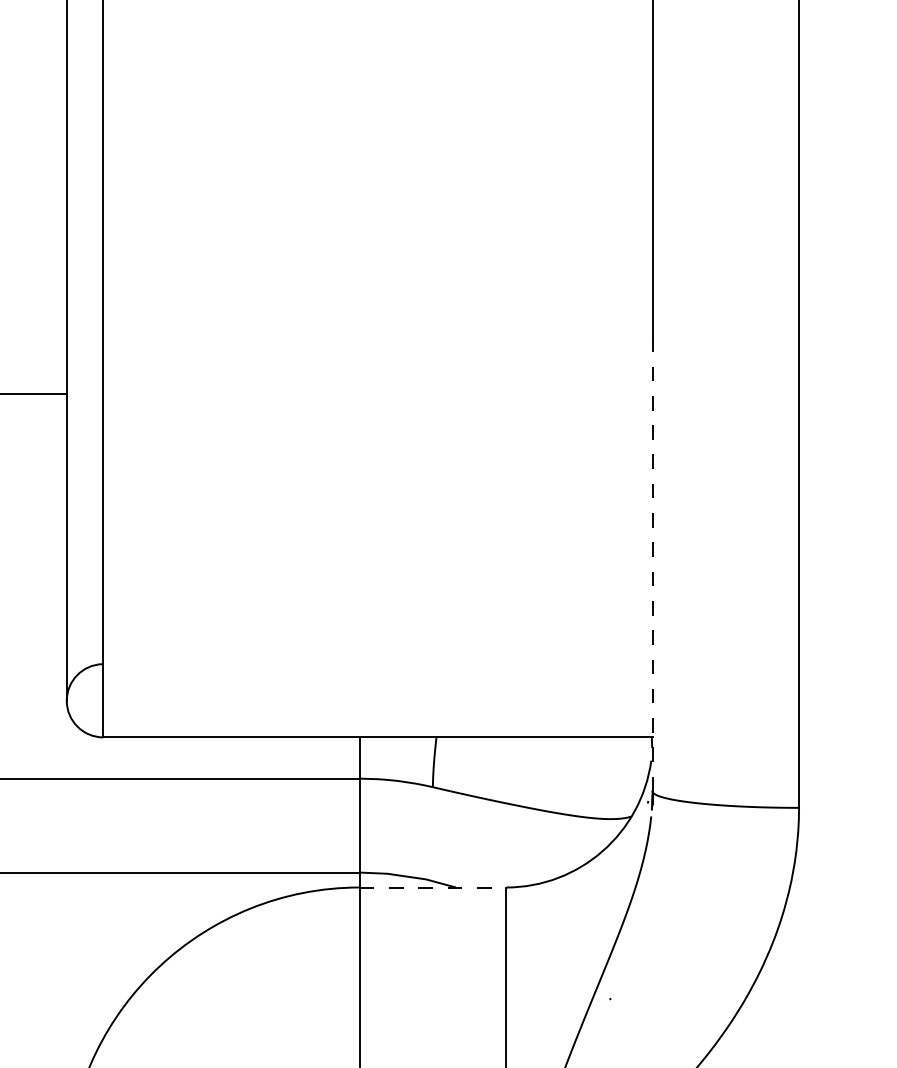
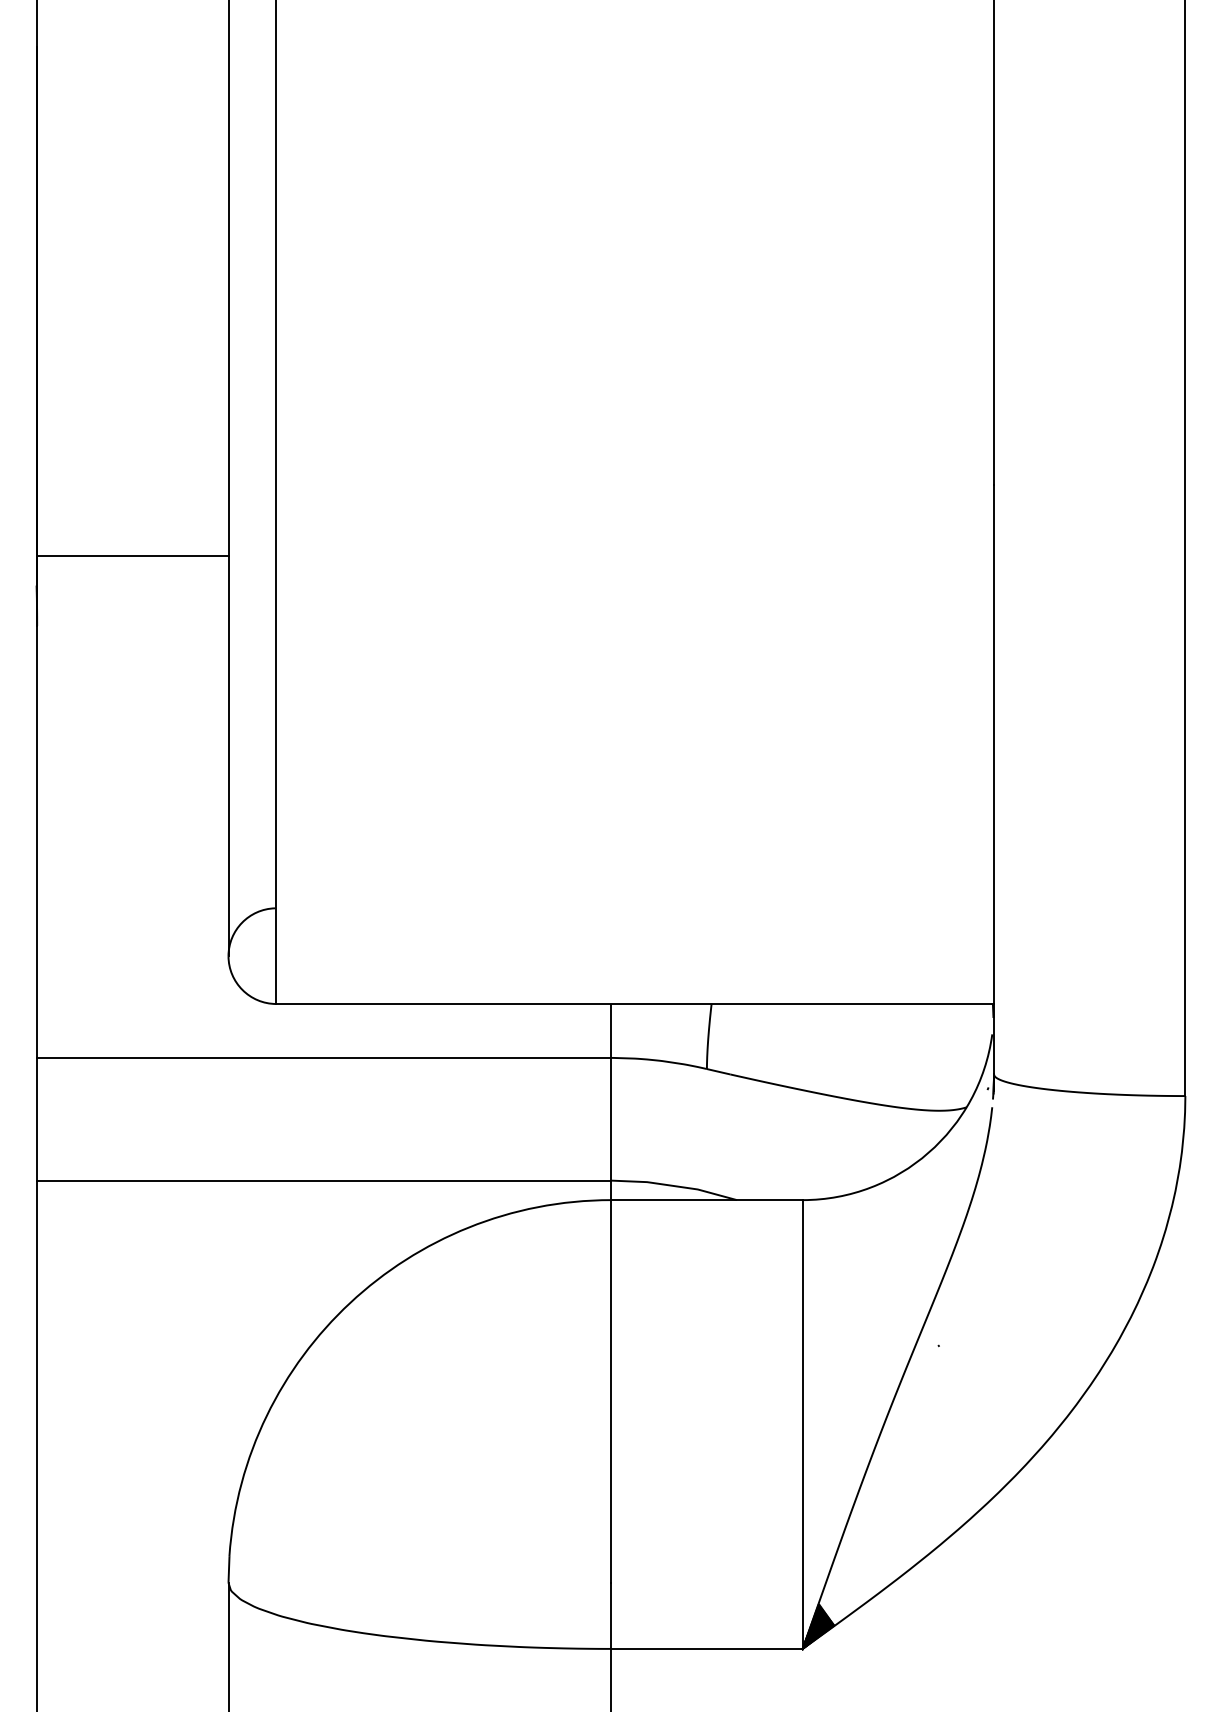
line: (652, 565) -> (994, 779), dashed -> solid
line: (432, 887) -> (706, 1200), dashed -> solid

